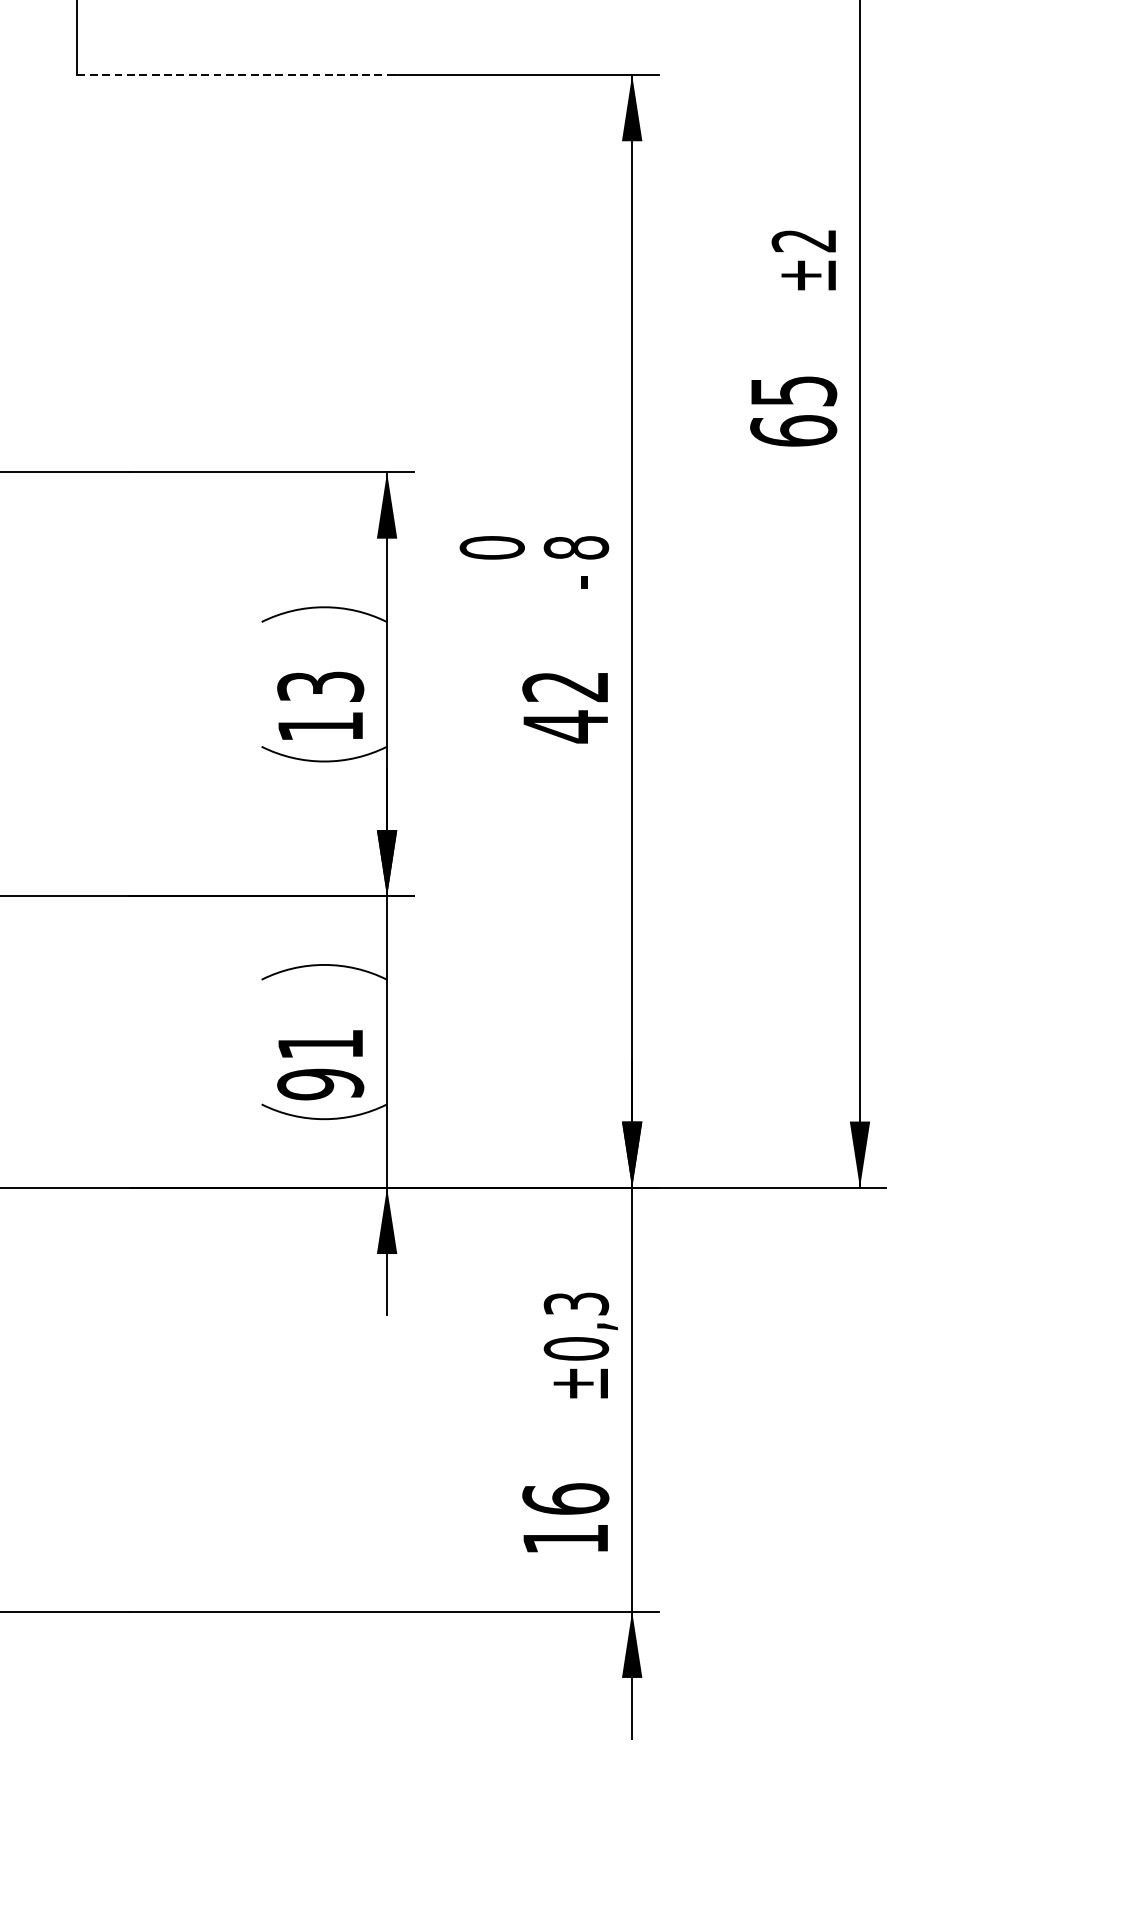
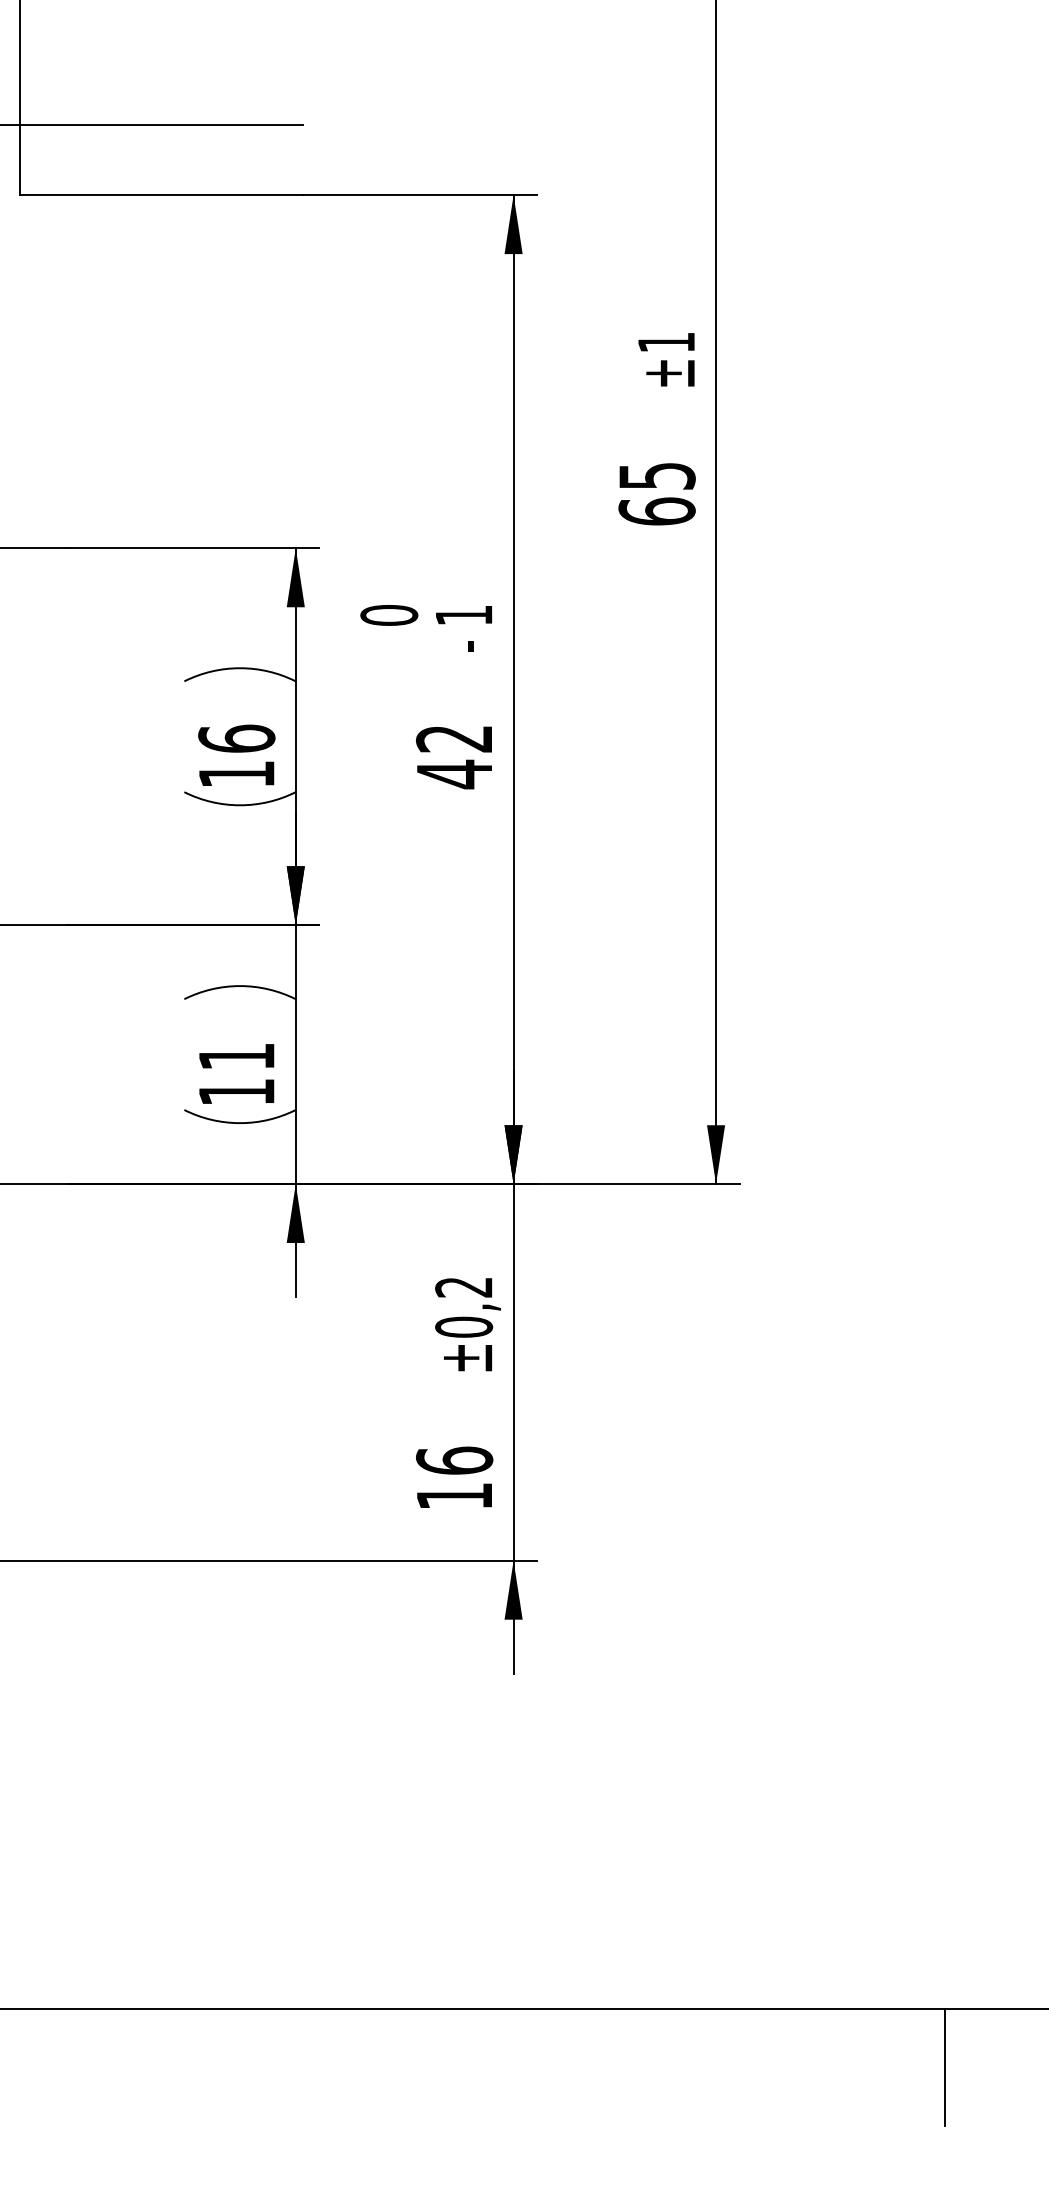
line: (234, 75) -> (160, 195), dashed -> solid
text: (803, 240) -> (665, 342), ±2 -> ±1
text: (576, 547) -> (464, 615), 8 -> 1
text: (320, 686) -> (236, 738), 13 -> 16
text: (320, 1084) -> (236, 1092), 91 -> 11
text: (576, 1304) -> (464, 1287), ±0,3 -> ±0,2

